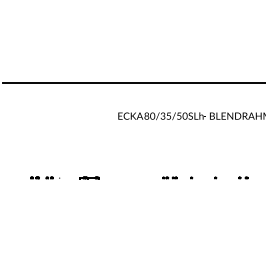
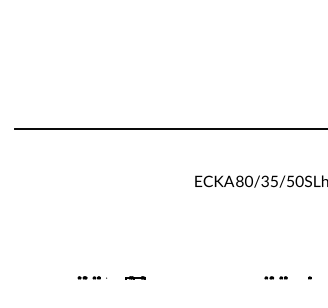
part: (64, 177) -> (111, 277), size x0.62

